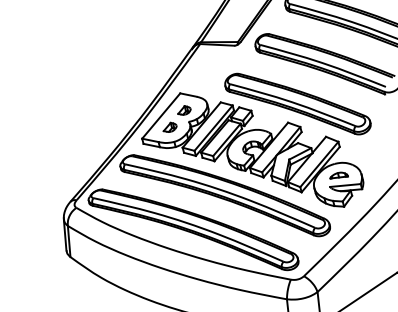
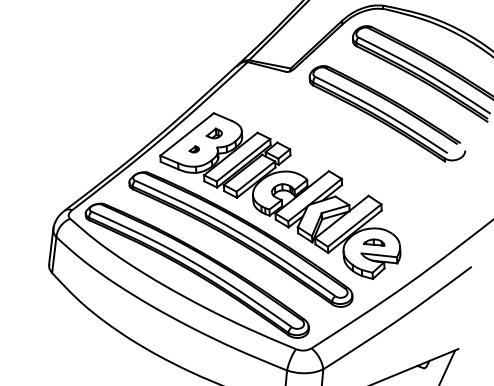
part: (297, 104) -> (343, 152), removed
part: (170, 127) -> (194, 149), size x0.6

